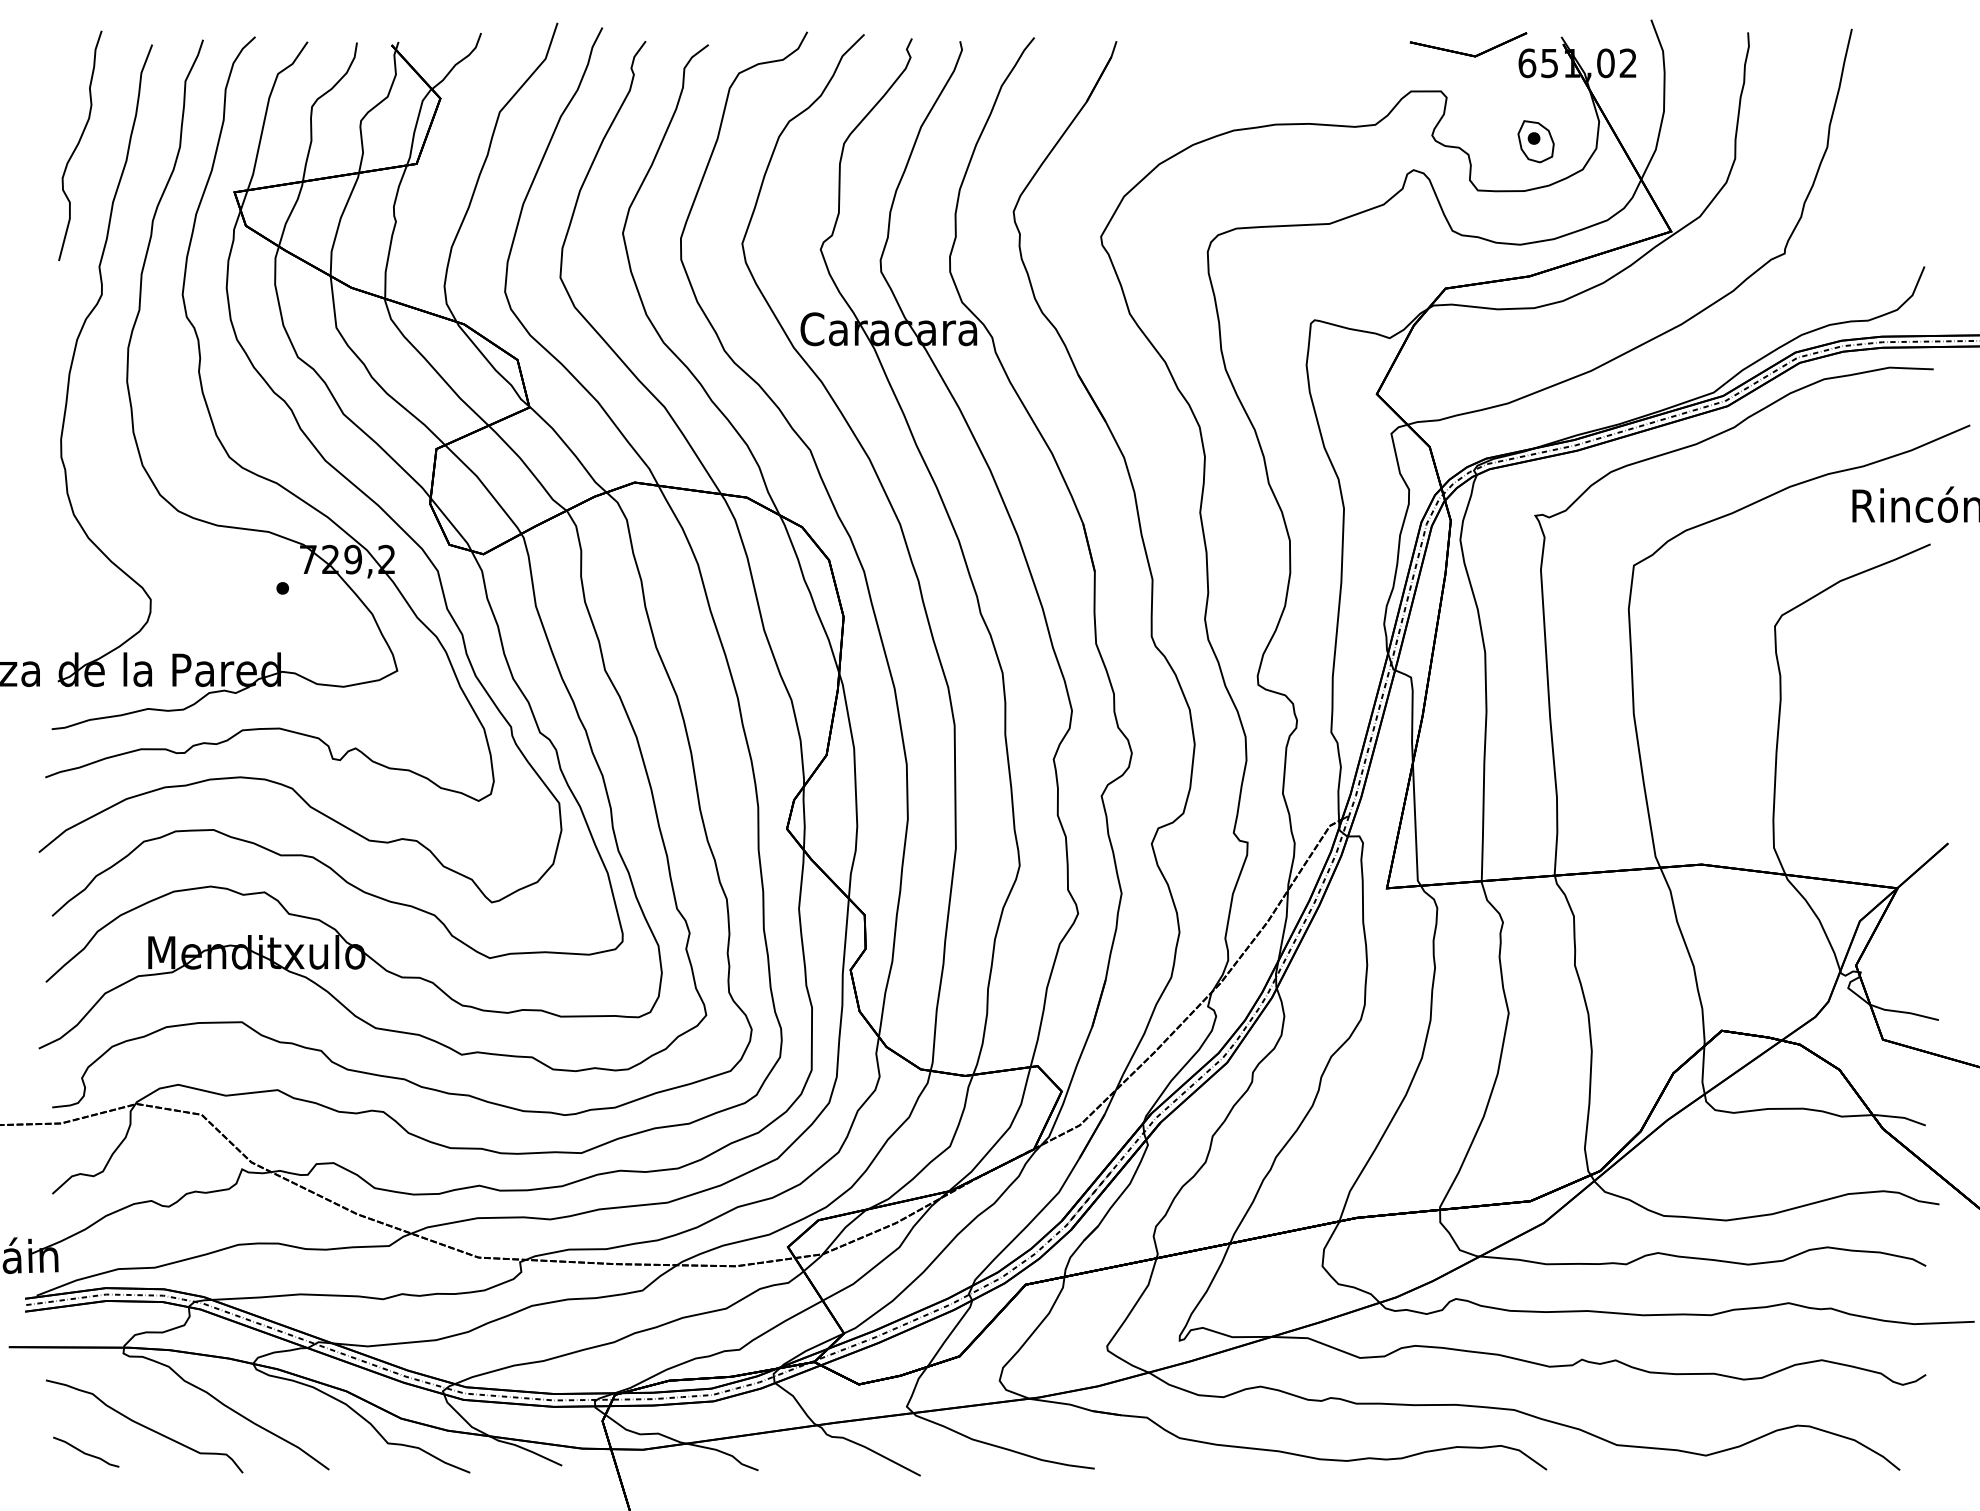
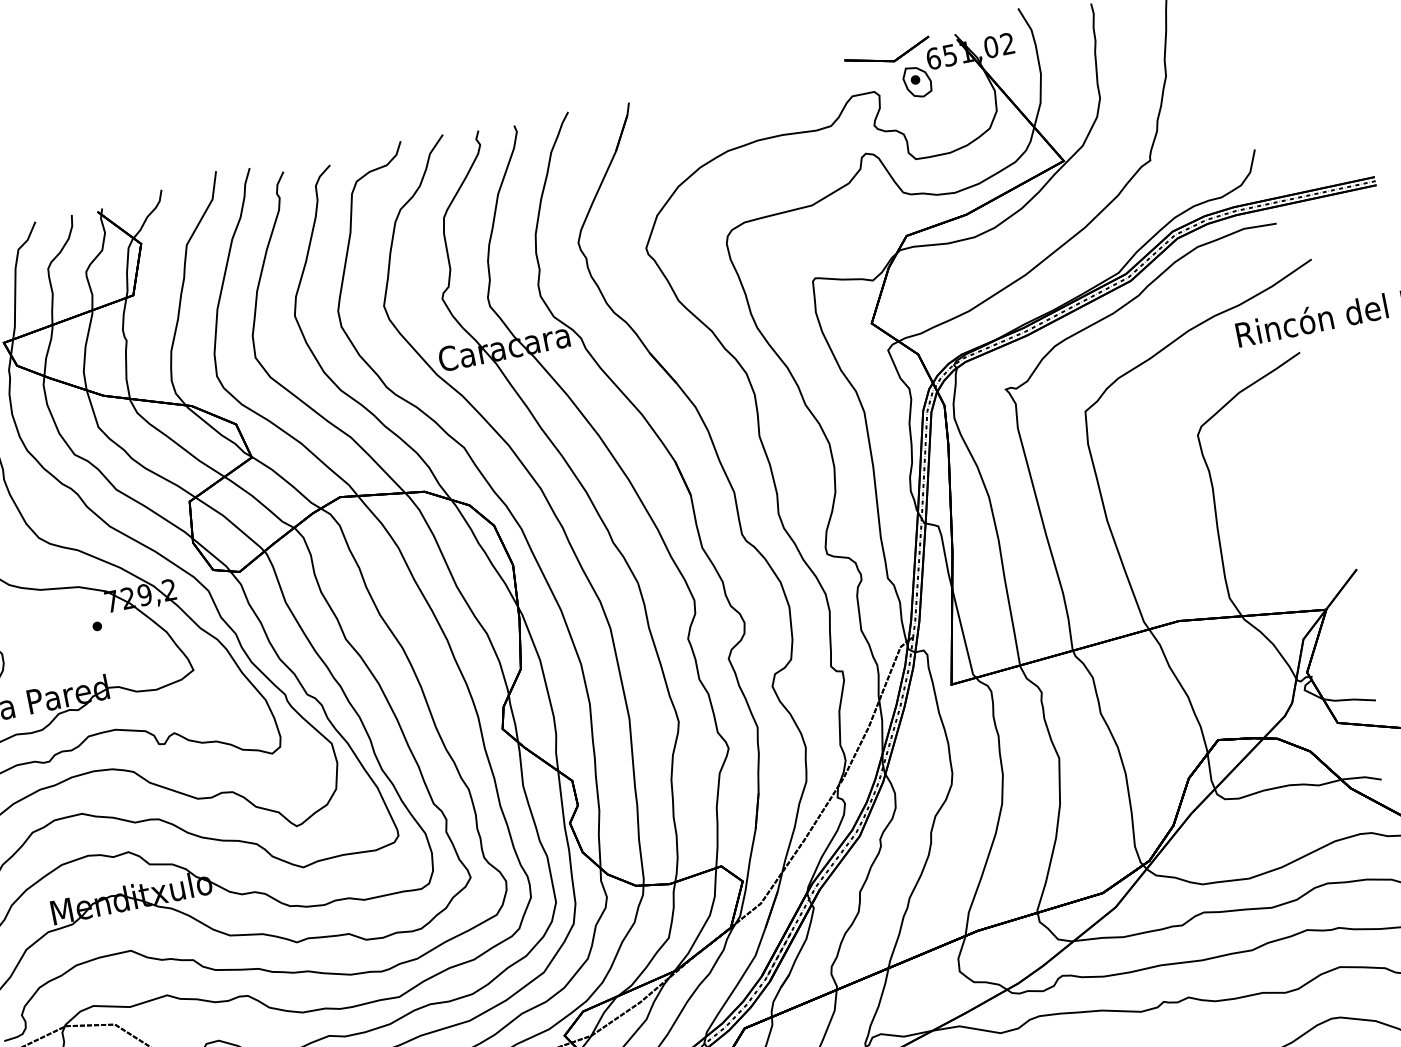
part: (1535, 141) -> (917, 81), moved

